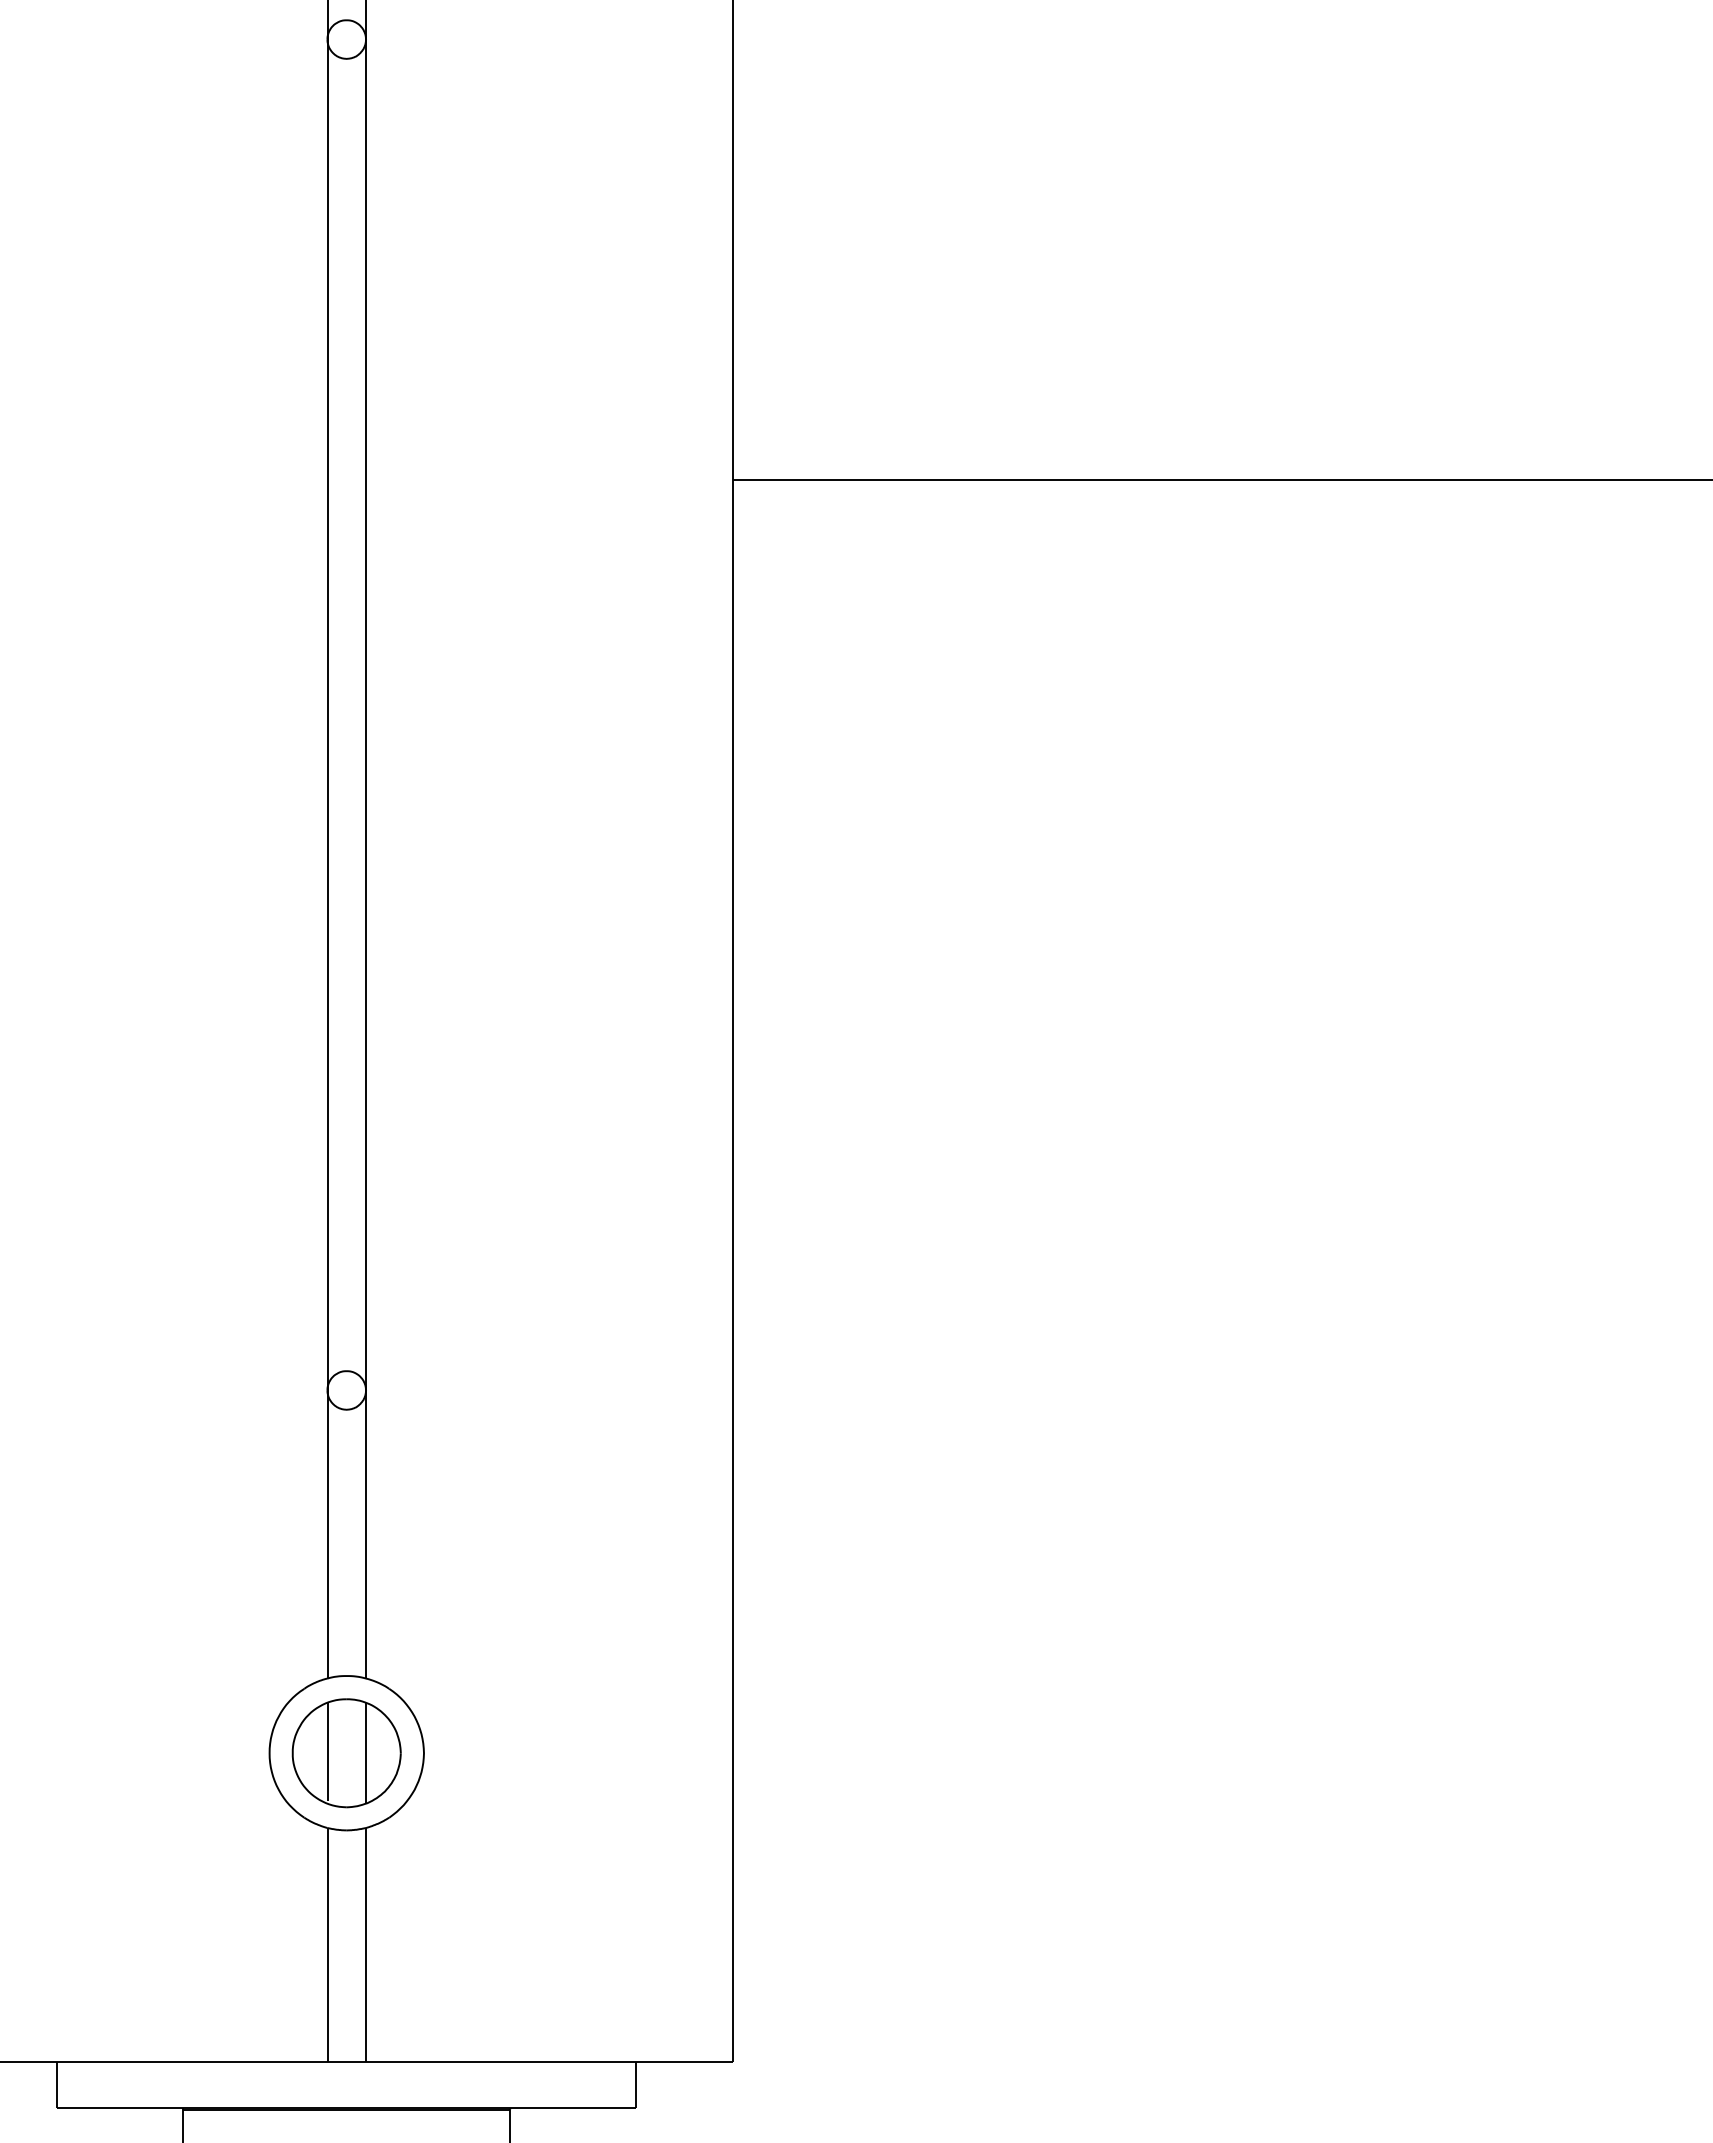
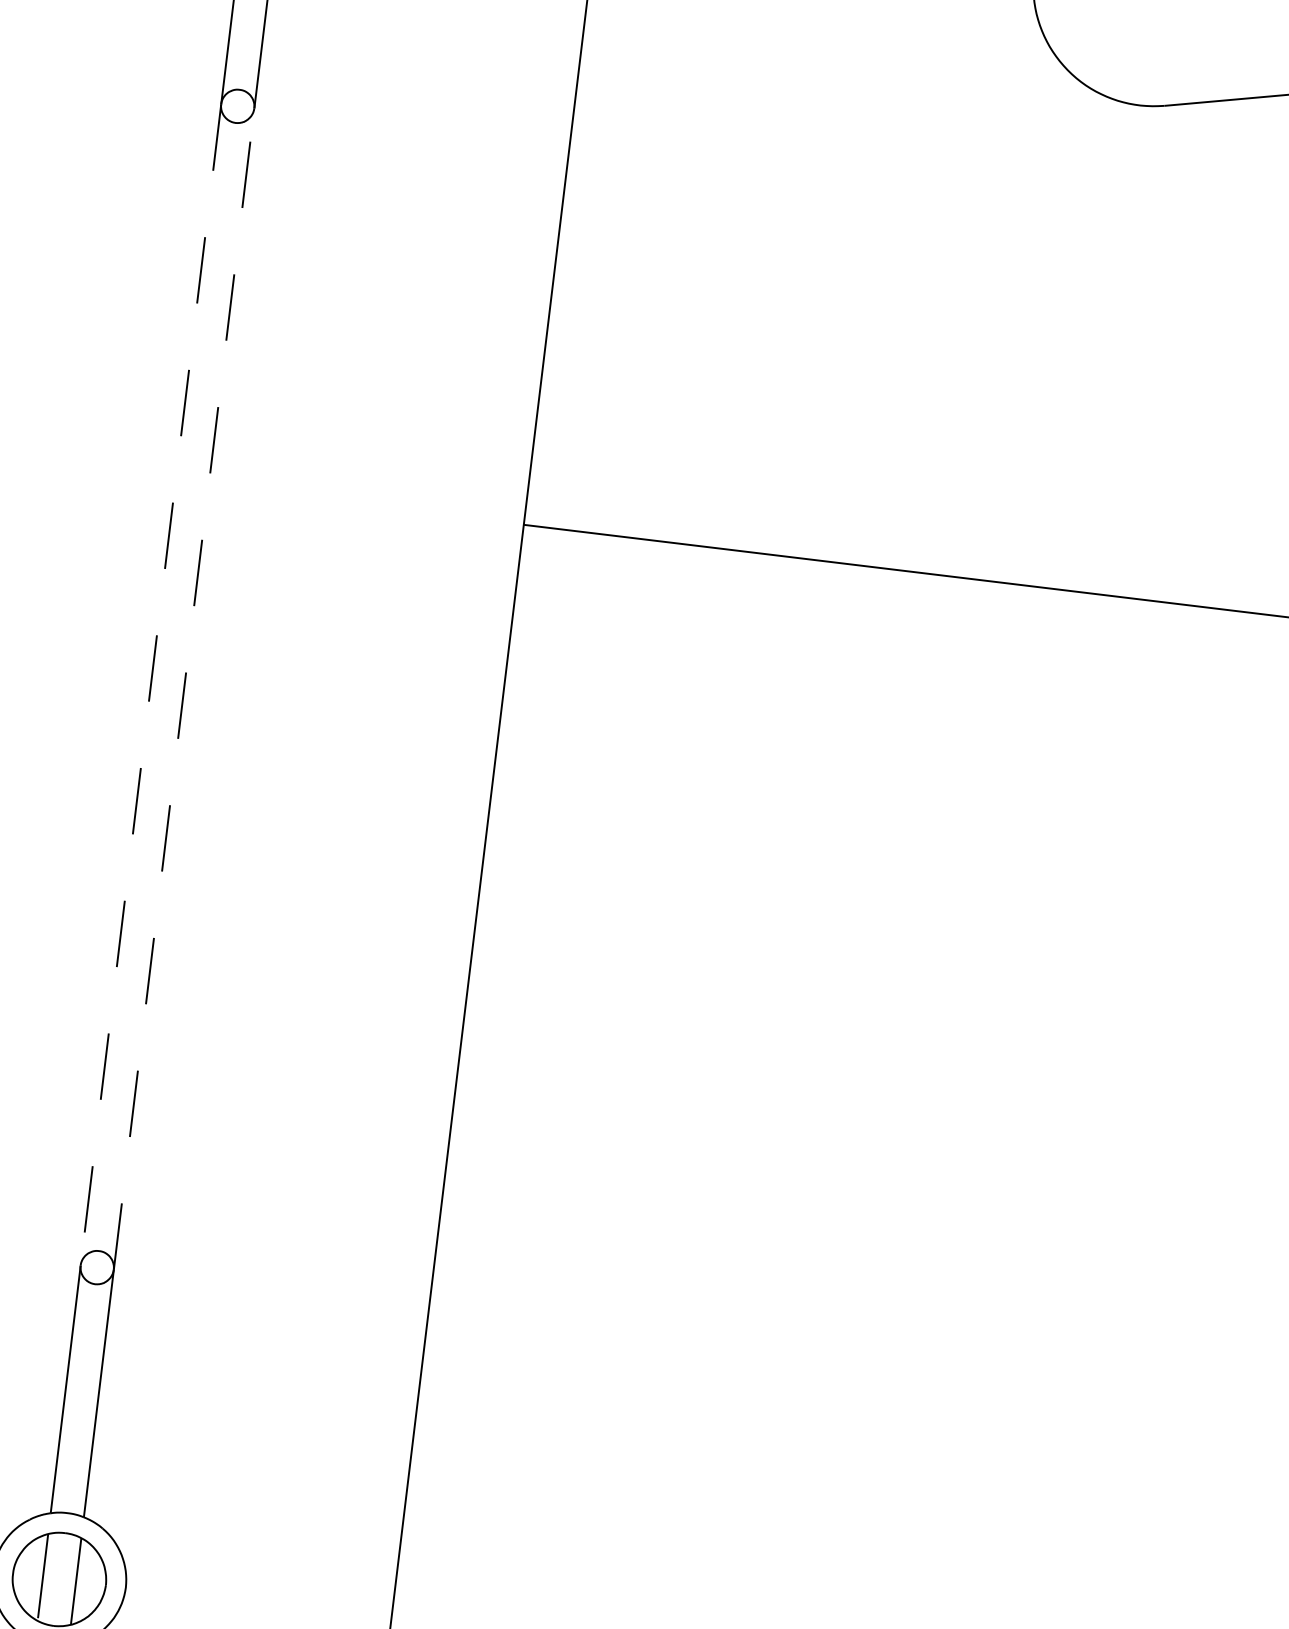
line: (366, 714) -> (184, 688), solid -> dashed
line: (327, 715) -> (150, 685), solid -> dashed

